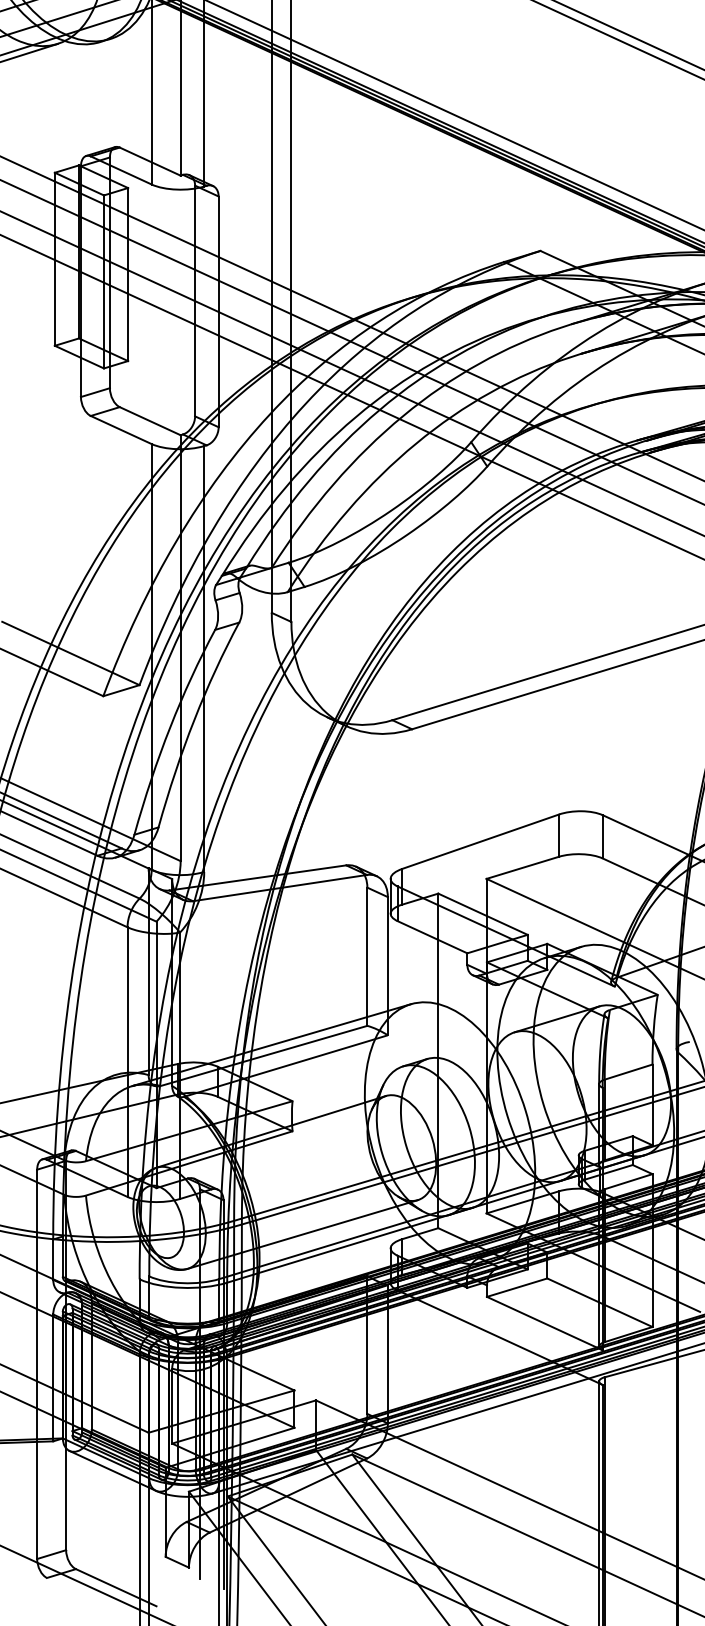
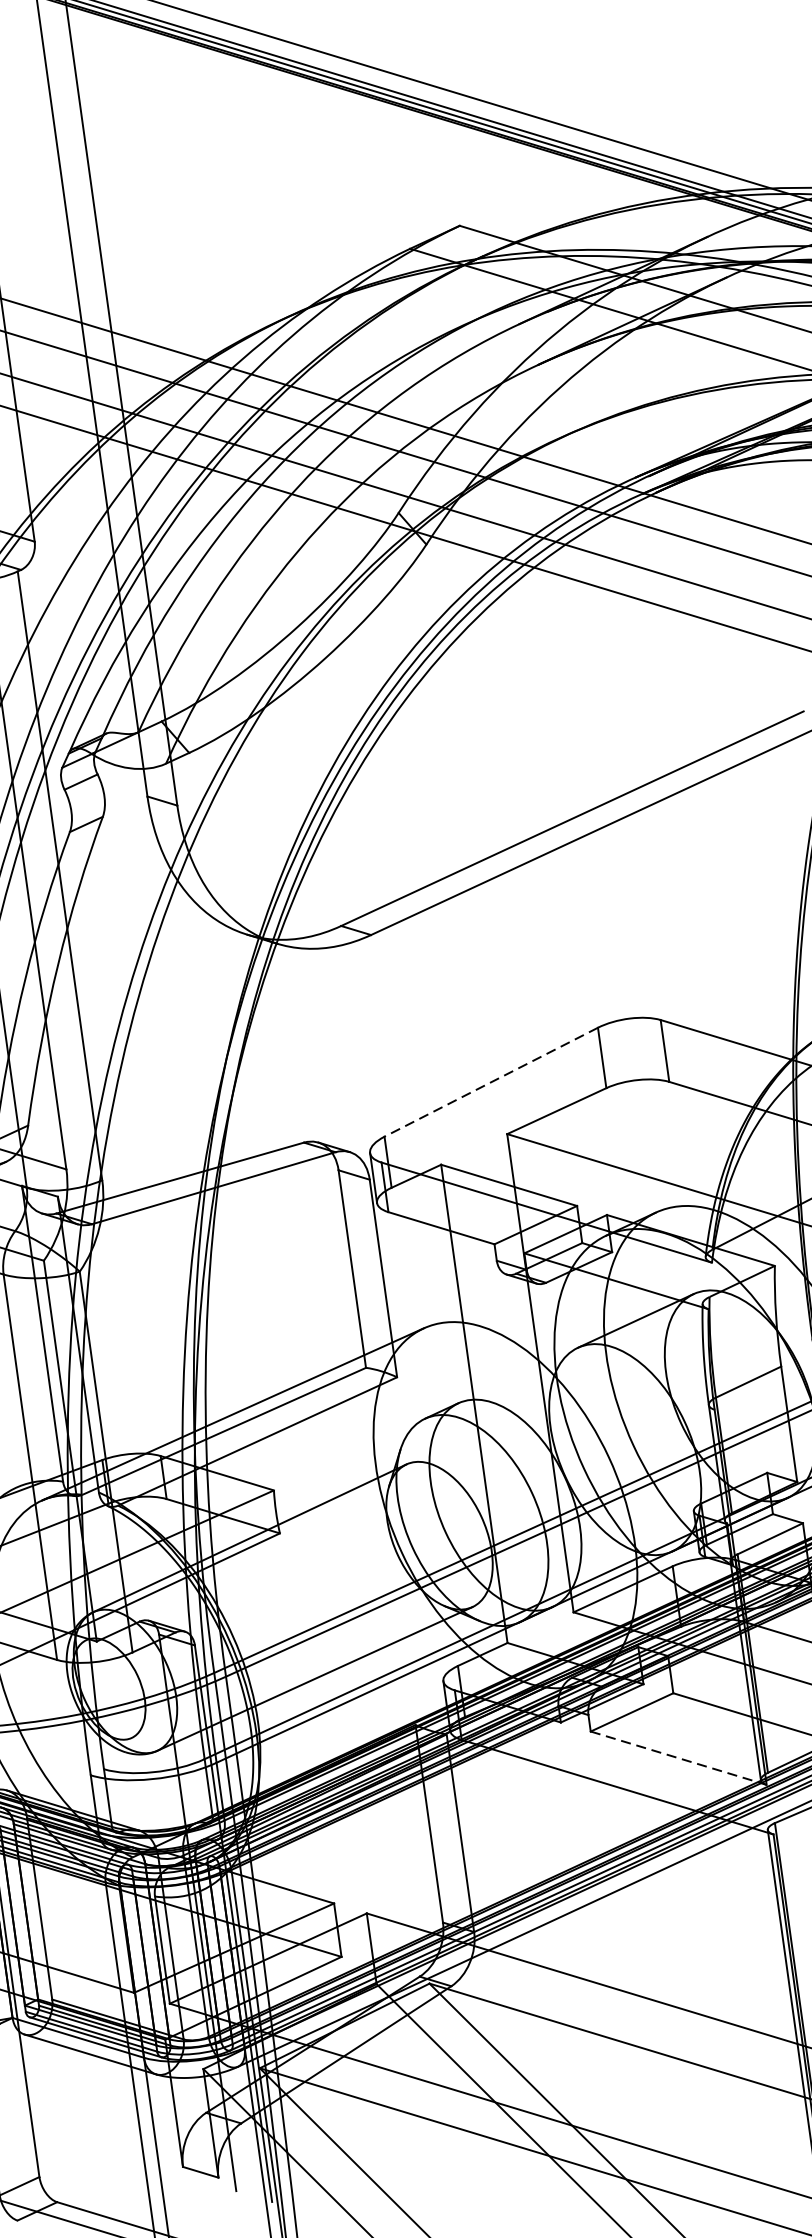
line: (480, 841) -> (491, 1081), solid -> dashed
line: (544, 1323) -> (678, 1758), solid -> dashed

